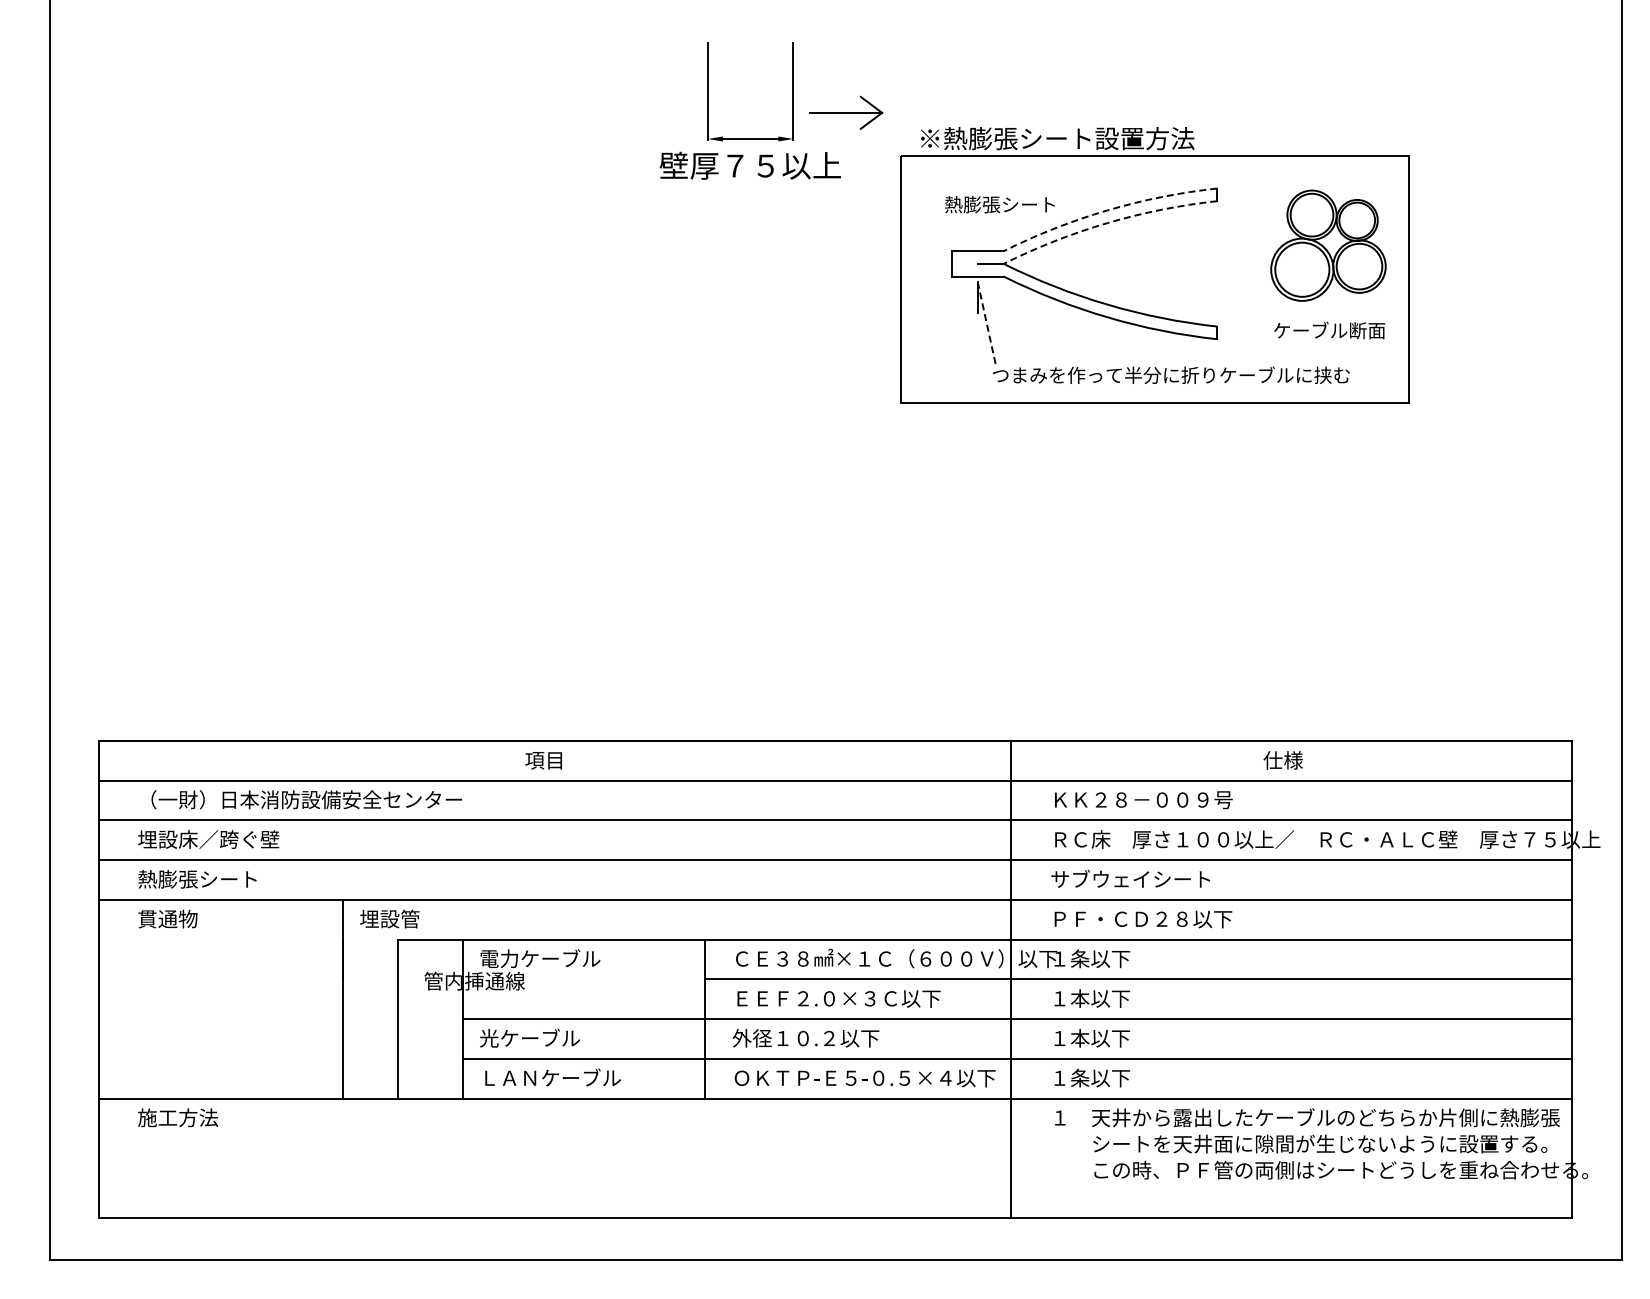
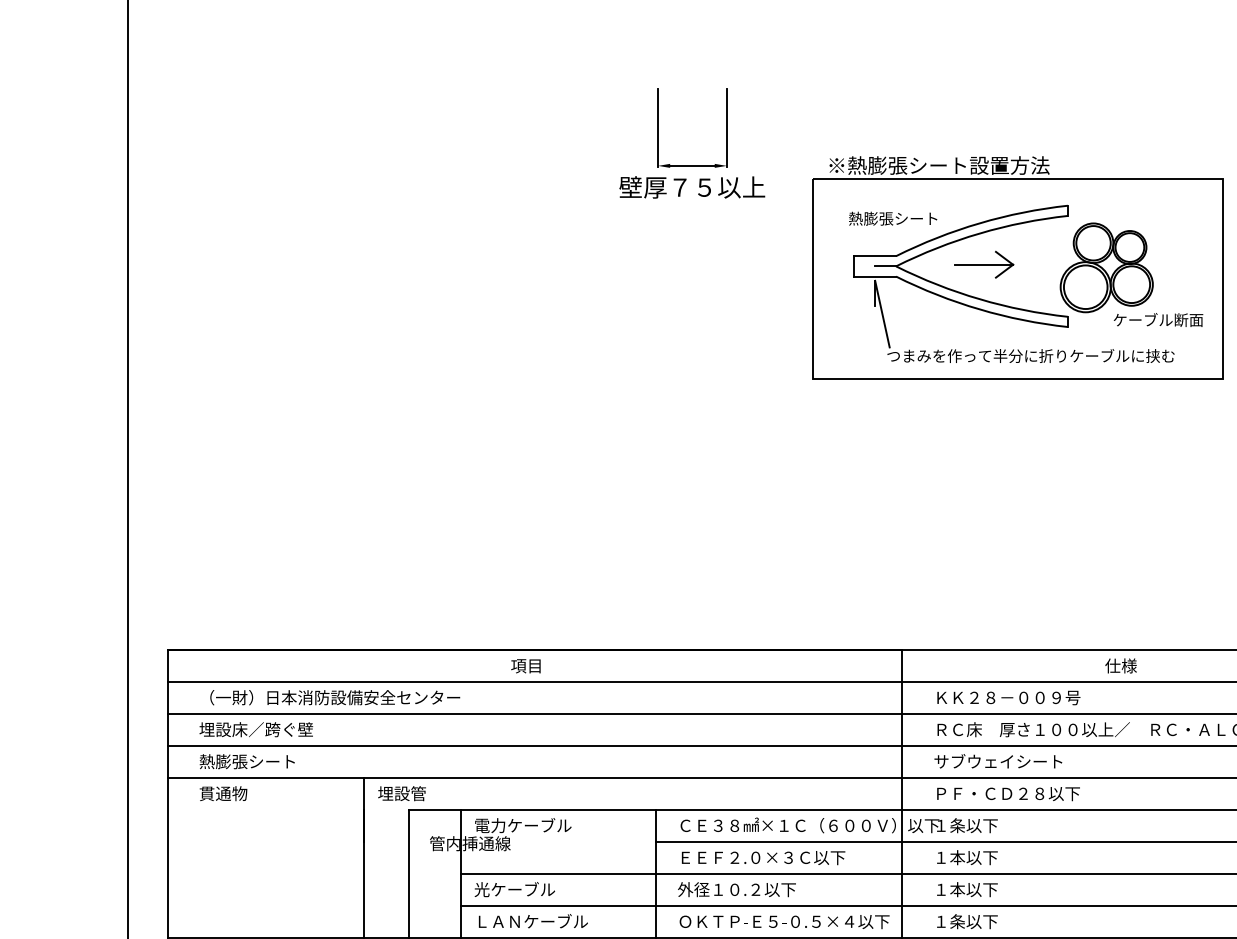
part: (846, 112) -> (984, 264), moved
arc: (1107, 210) -> (979, 223), dashed -> solid
arc: (1107, 223) -> (979, 233), dashed -> solid
part: (1328, 245) -> (1106, 267), moved
line: (986, 323) -> (882, 314), dashed -> solid

